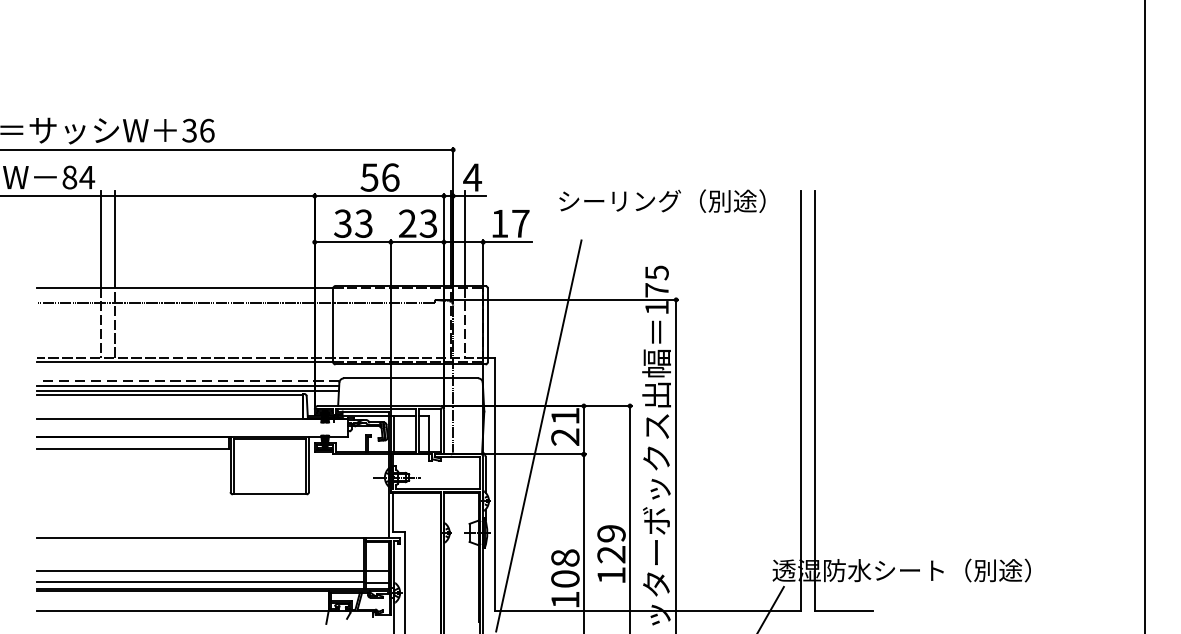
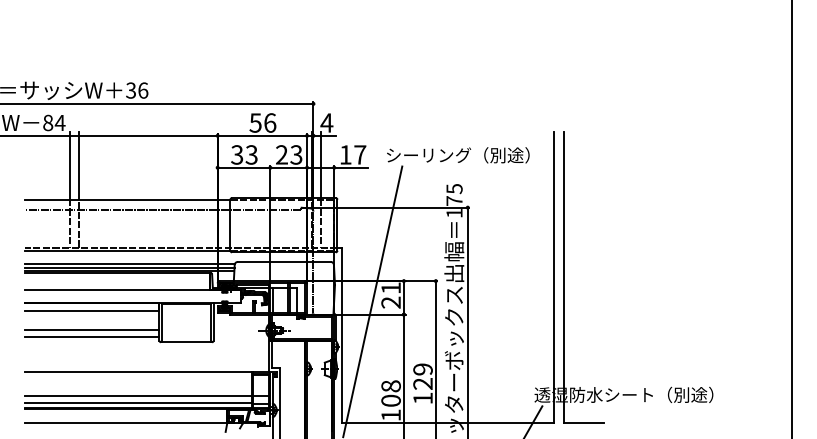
text: (662, 201) -> (458, 155), moved
line: (188, 380) -> (130, 263), dashed -> solid
line: (133, 475) -> (92, 329), added
line: (133, 487) -> (92, 337), added

